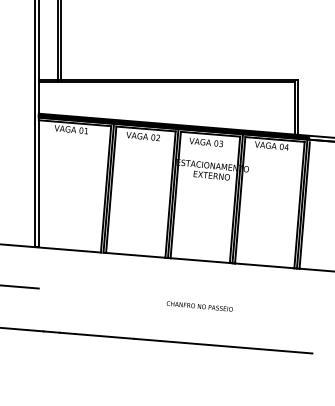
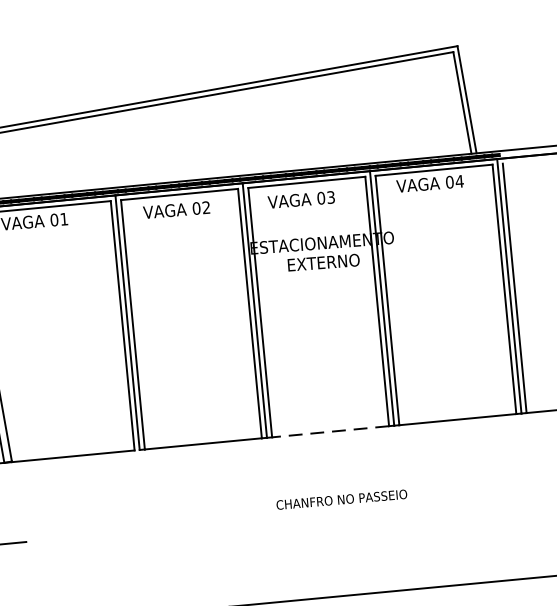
line: (200, 260) -> (331, 431), solid -> dashed
text: (199, 306) -> (341, 499), moved

